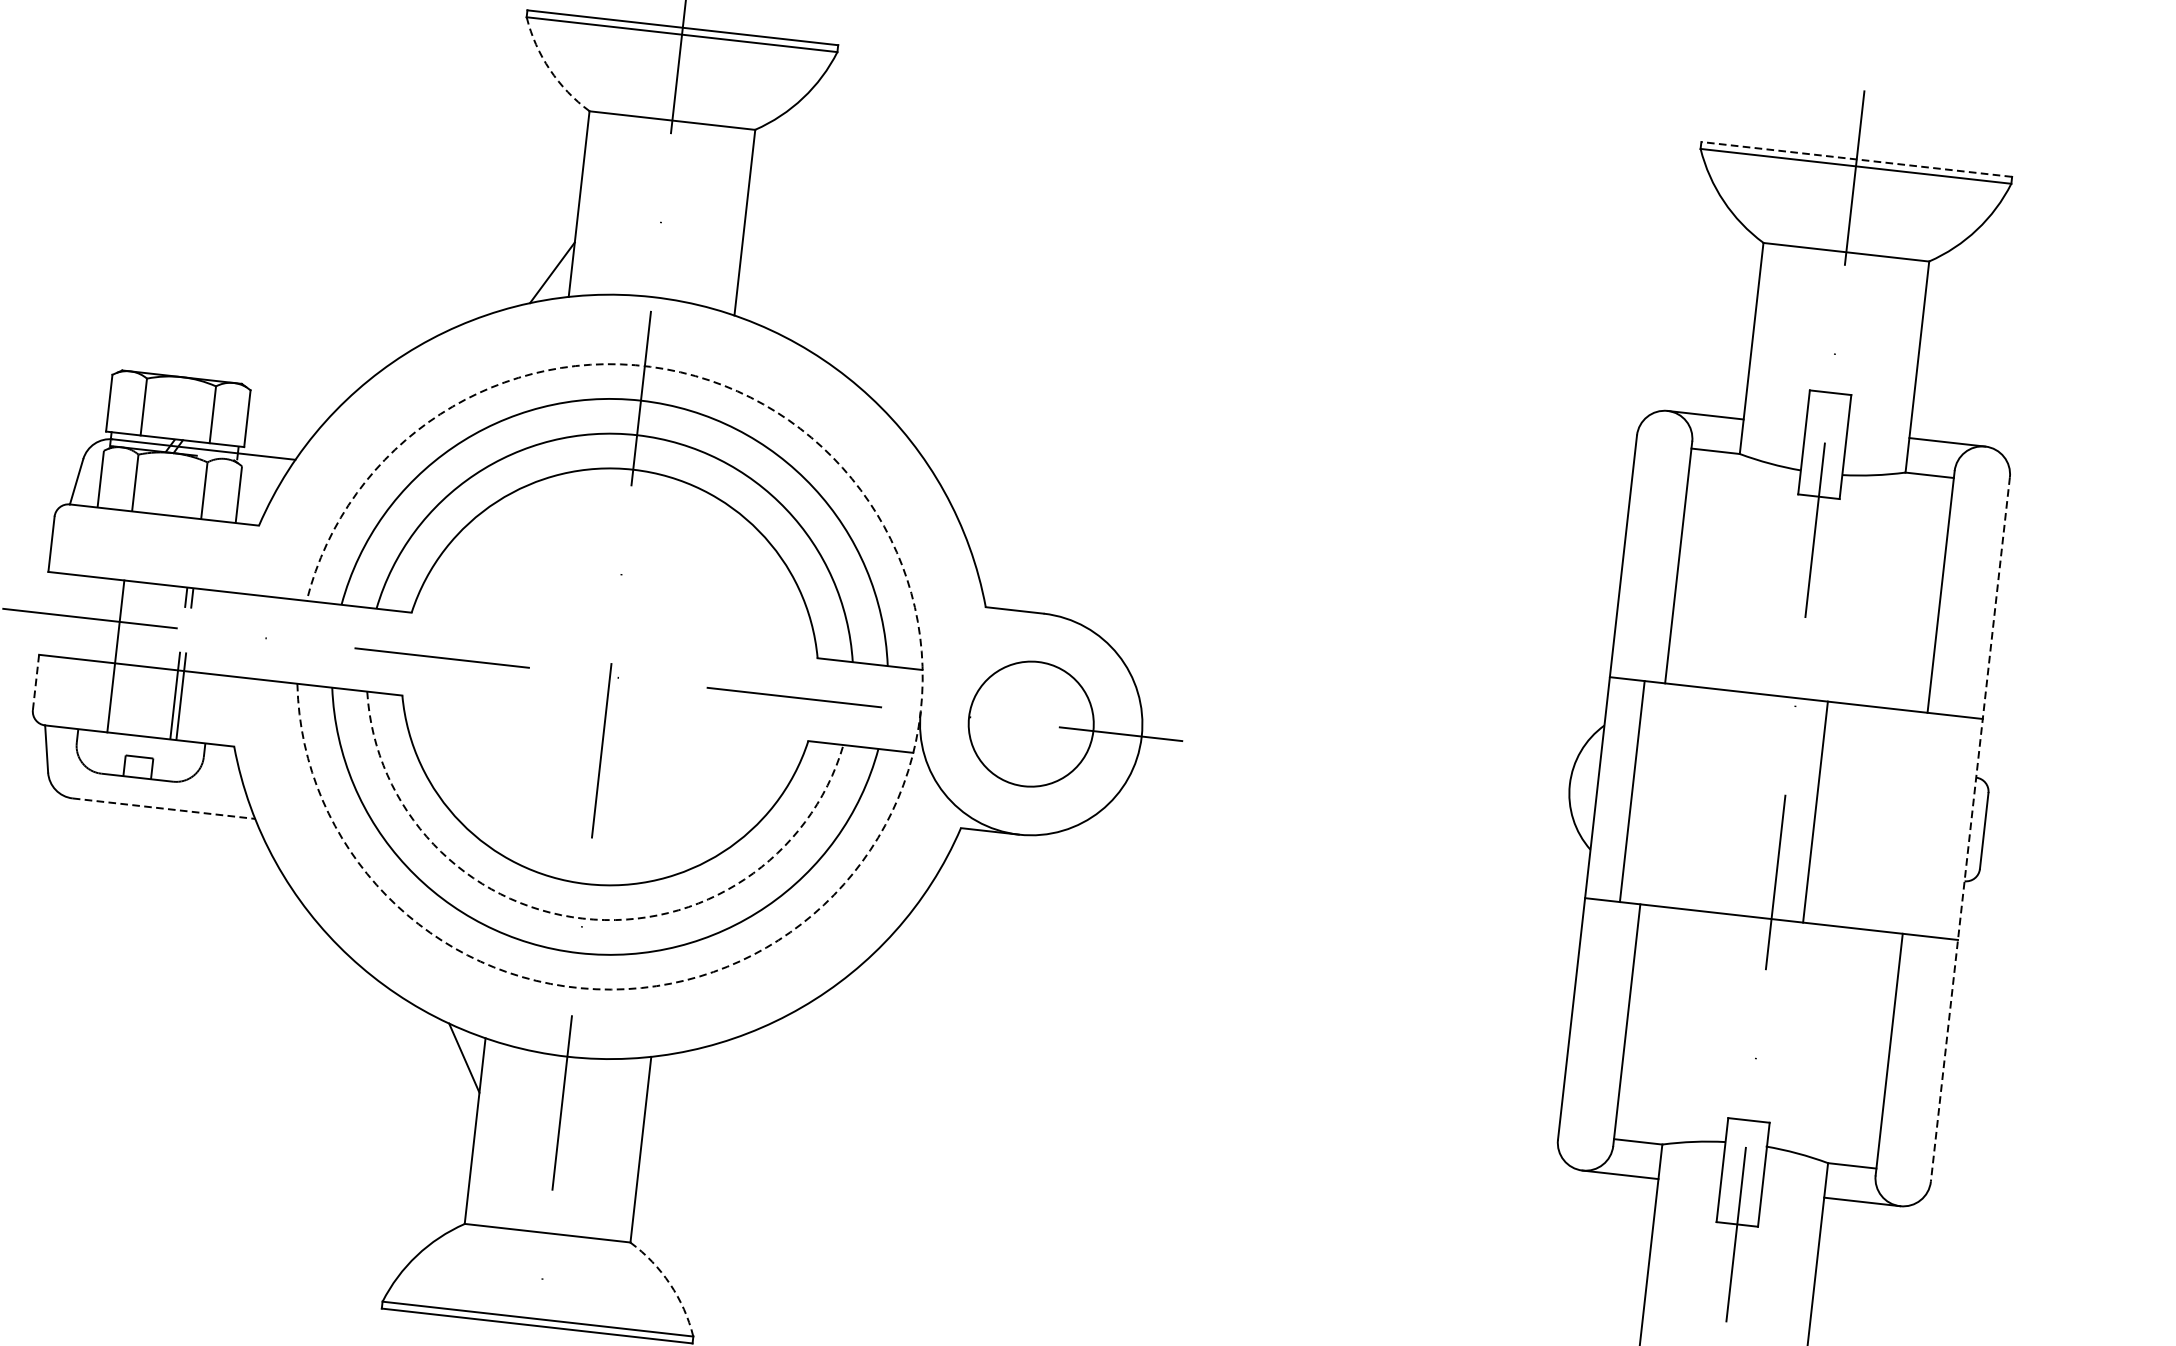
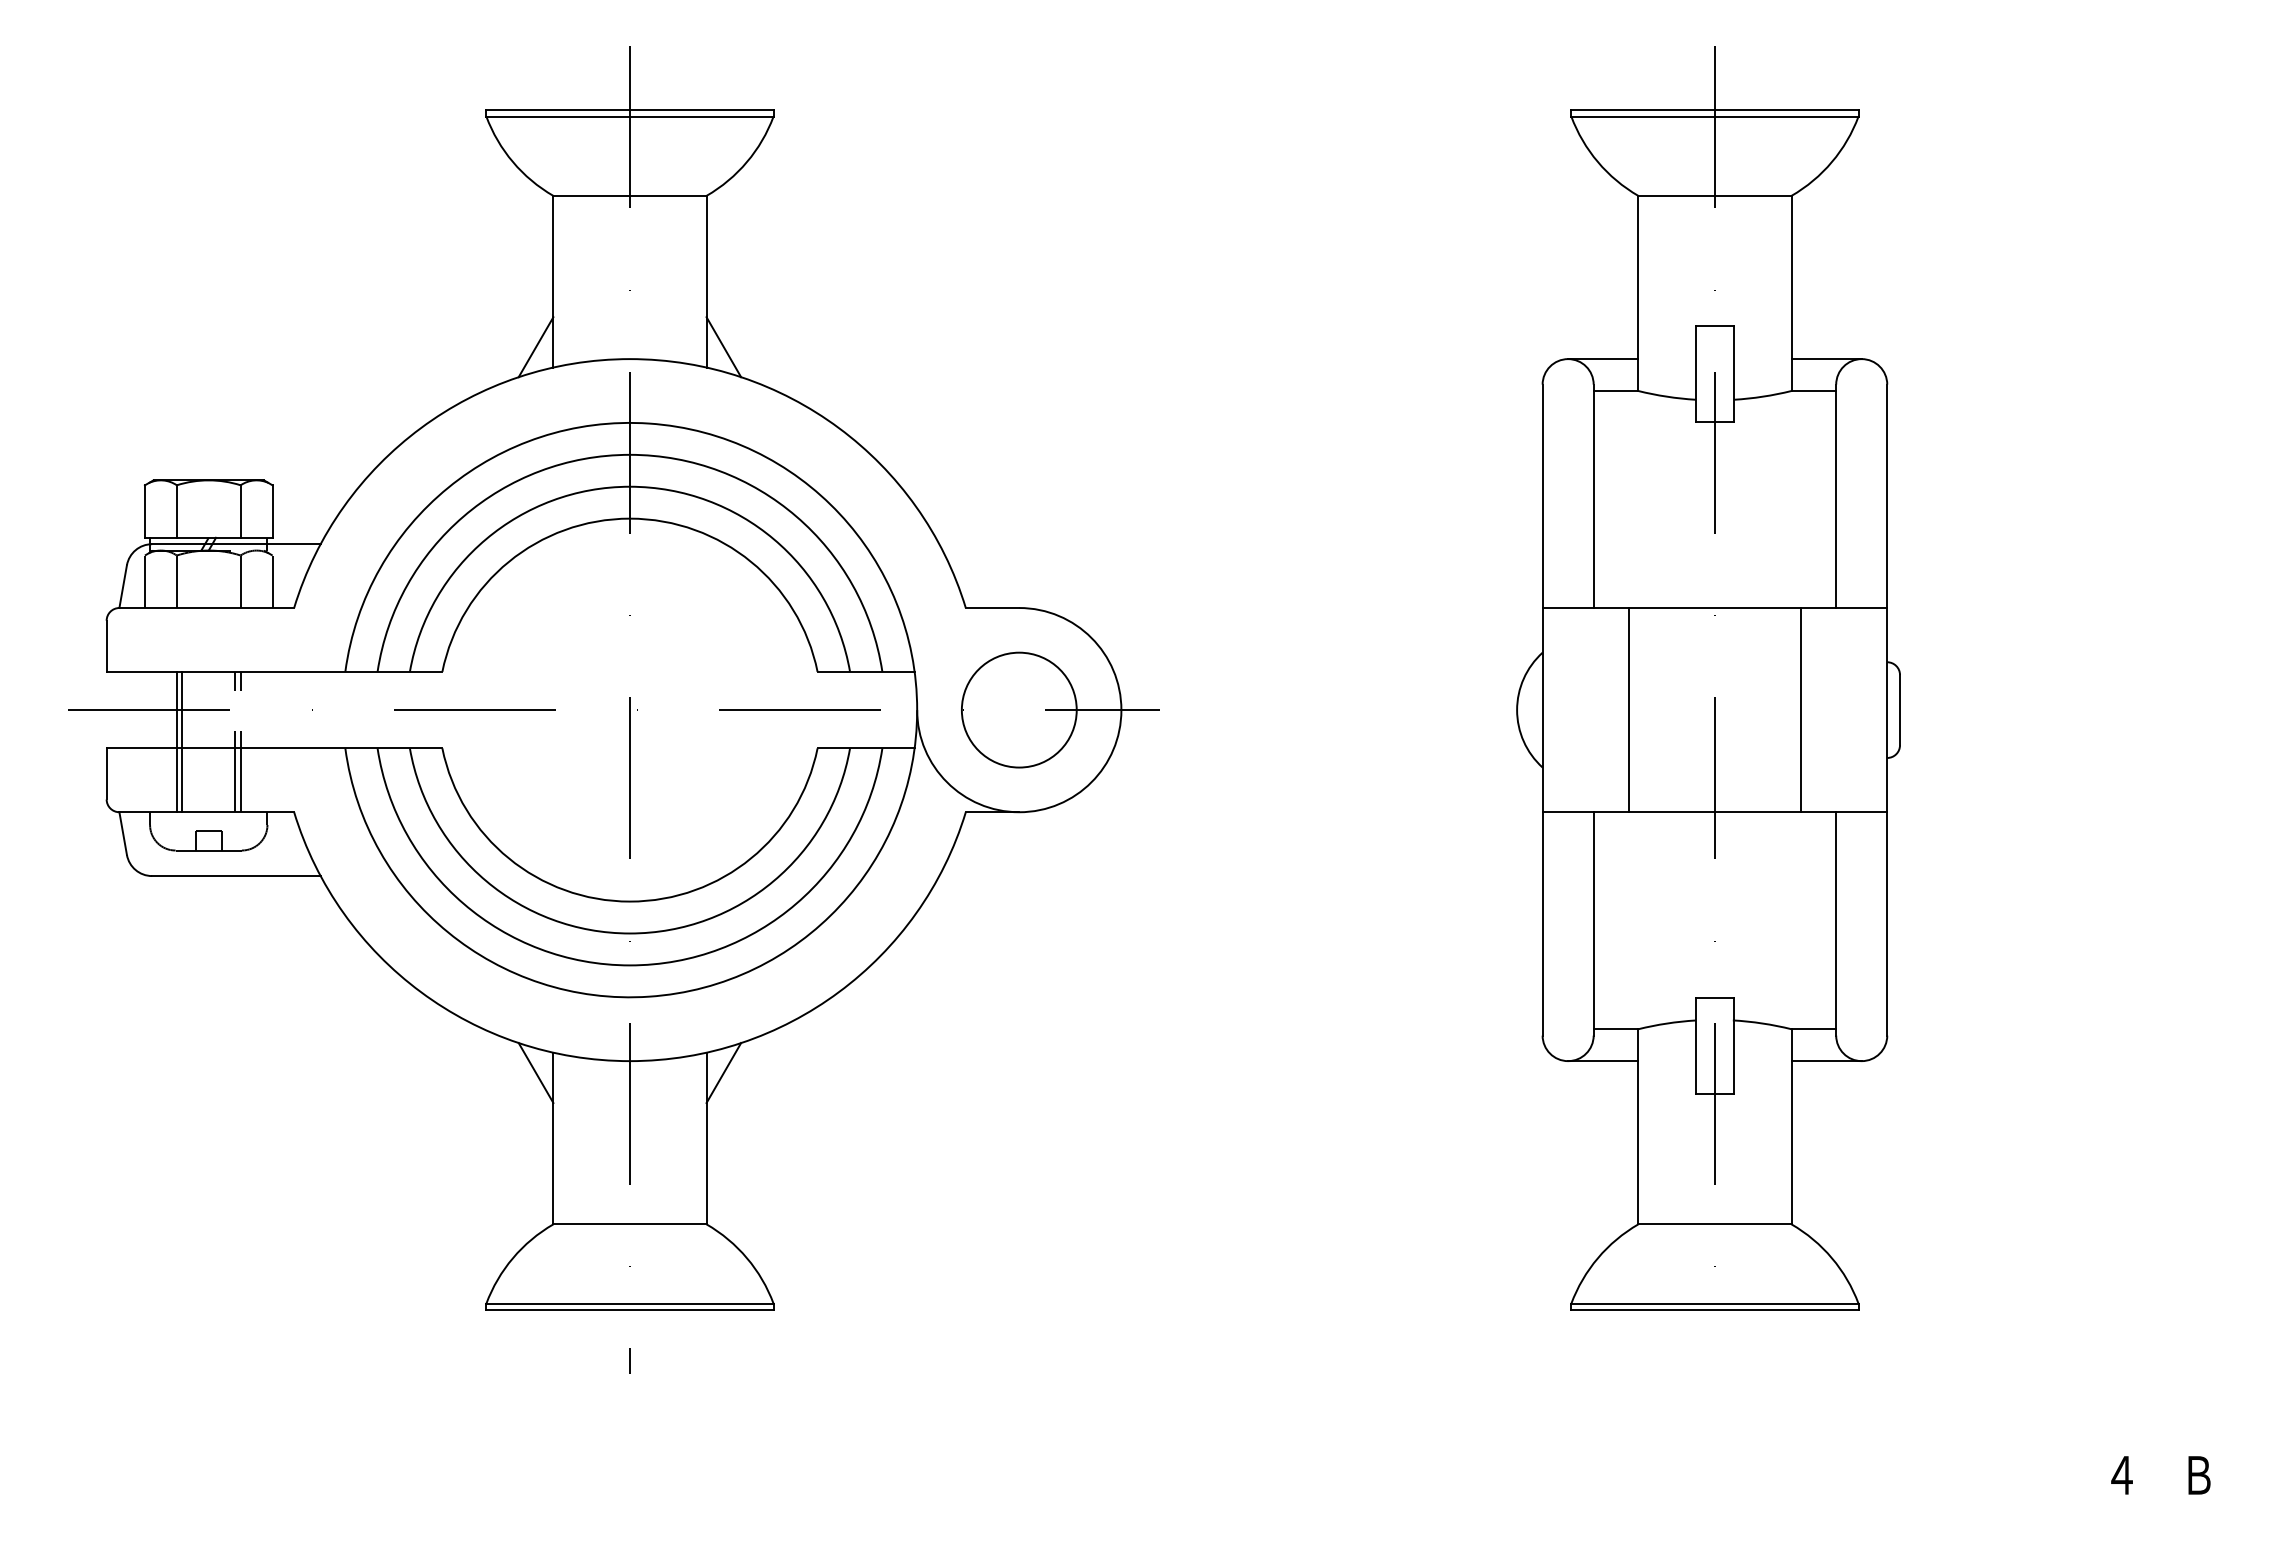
arc: (549, 70) -> (512, 162), dashed -> solid
line: (1856, 159) -> (1714, 110), dashed -> solid
line: (755, 295) -> (723, 347), added
line: (122, 656) -> (182, 741), added
line: (35, 681) -> (106, 773), dashed -> solid
arc: (921, 712) -> (917, 710), dashed -> solid
line: (1631, 791) -> (1628, 710), moved
line: (164, 809) -> (236, 876), dashed -> solid
line: (1815, 812) -> (1801, 710), moved
line: (1970, 829) -> (1887, 710), dashed -> solid
arc: (582, 918) -> (629, 933), dashed -> solid
line: (667, 1081) -> (723, 1073), added
arc: (670, 1284) -> (747, 1258), dashed -> solid

